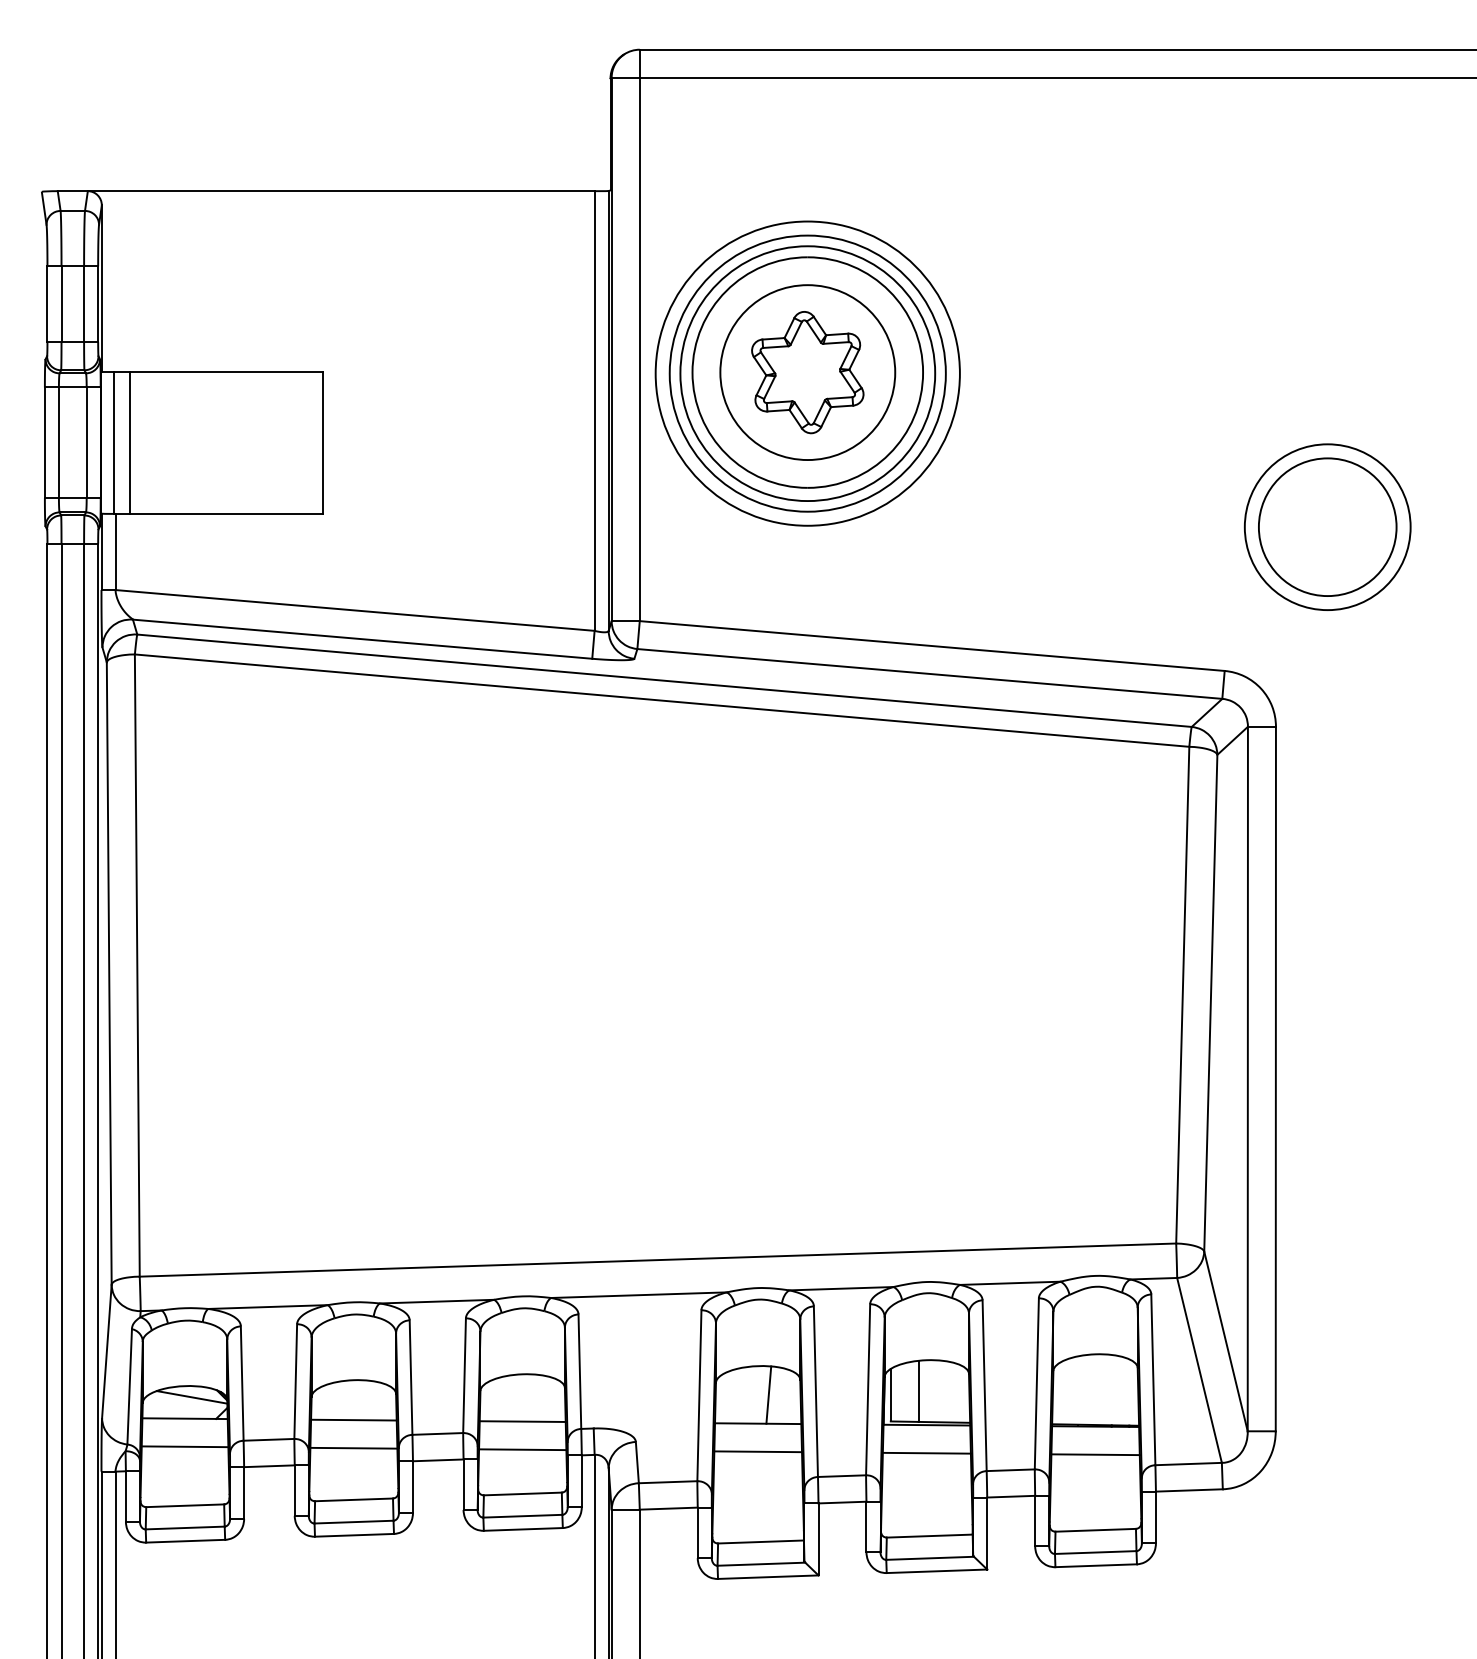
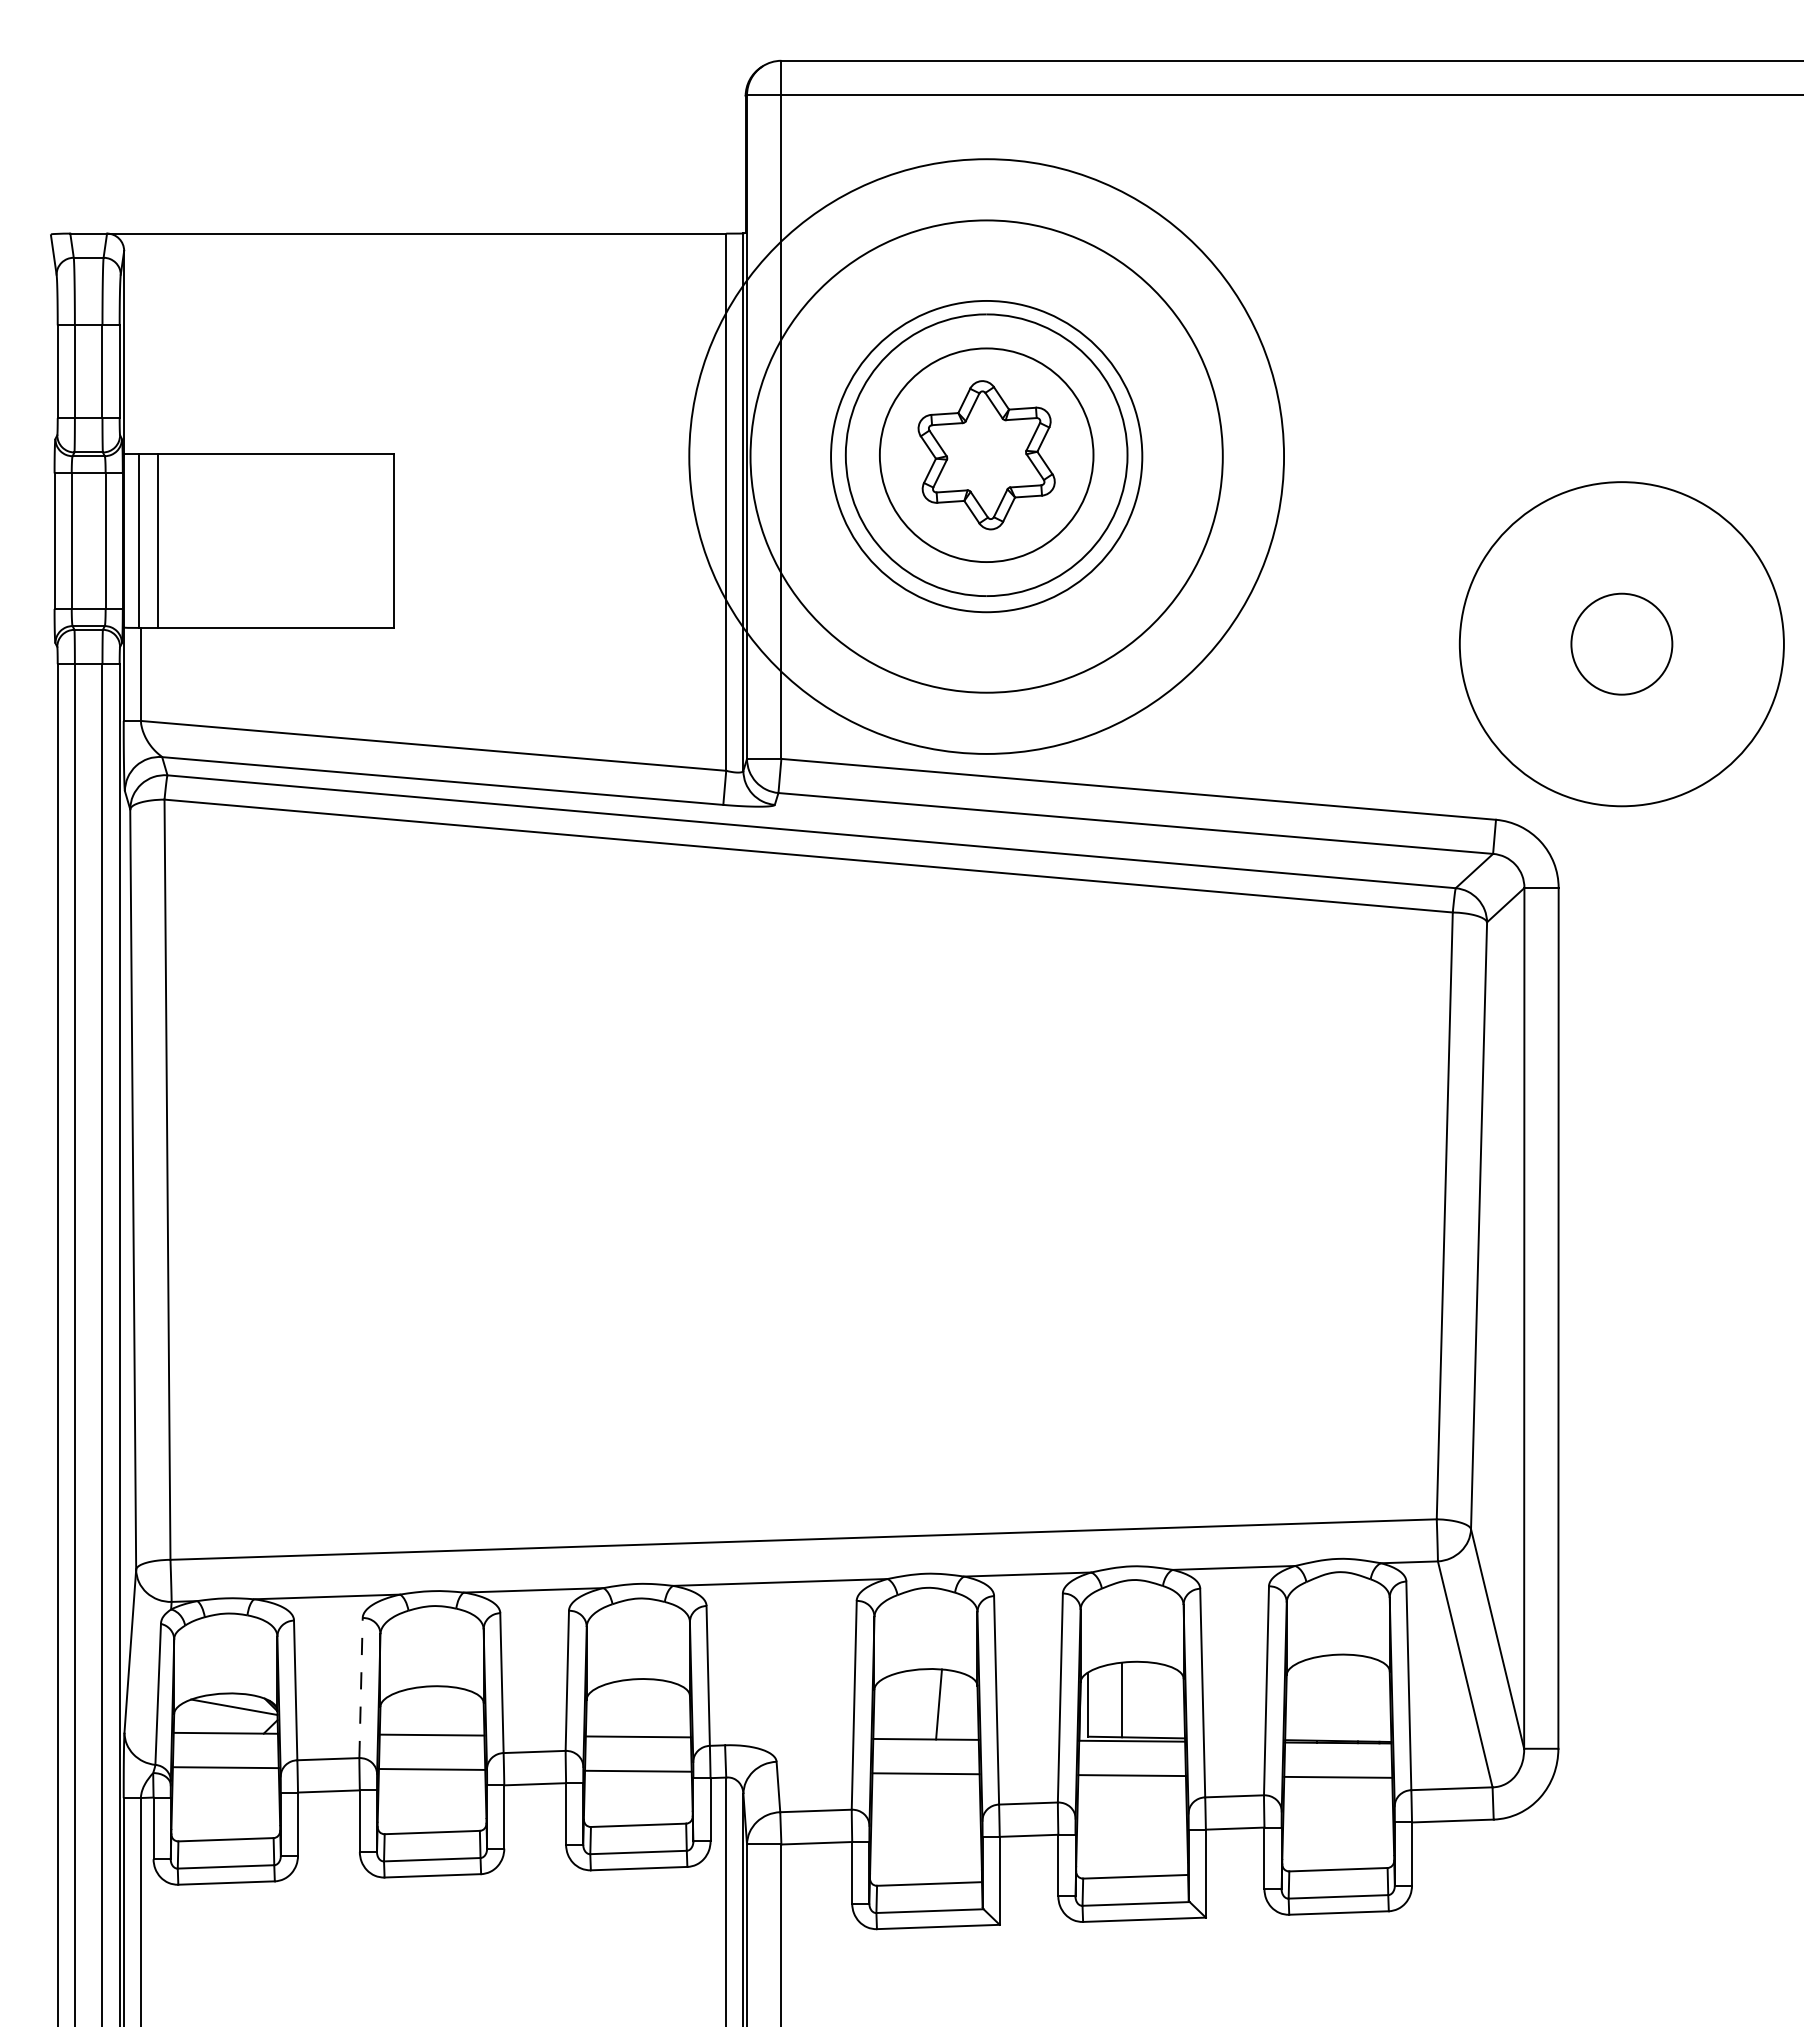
circle: (807, 373) -> (986, 456), size x1.4
circle: (807, 373) -> (986, 456), size x1.6
circle: (1327, 526) -> (1621, 643), size x1.6
circle: (1327, 527) -> (1621, 644), size x0.6
line: (296, 1381) -> (361, 1687), solid -> dashed

